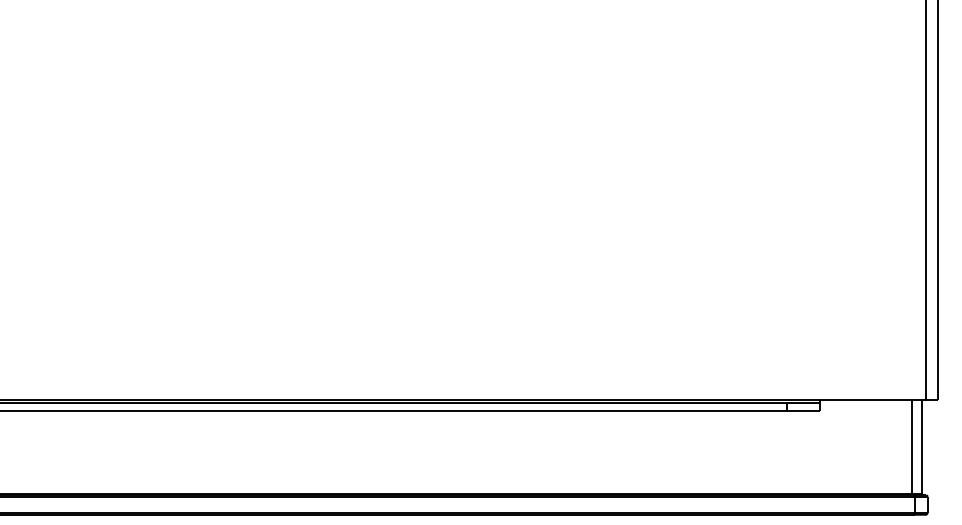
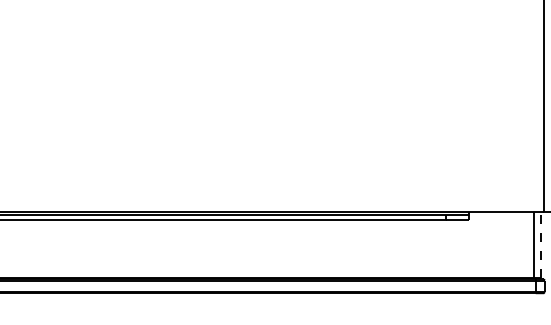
line: (922, 446) -> (541, 245), solid -> dashed

